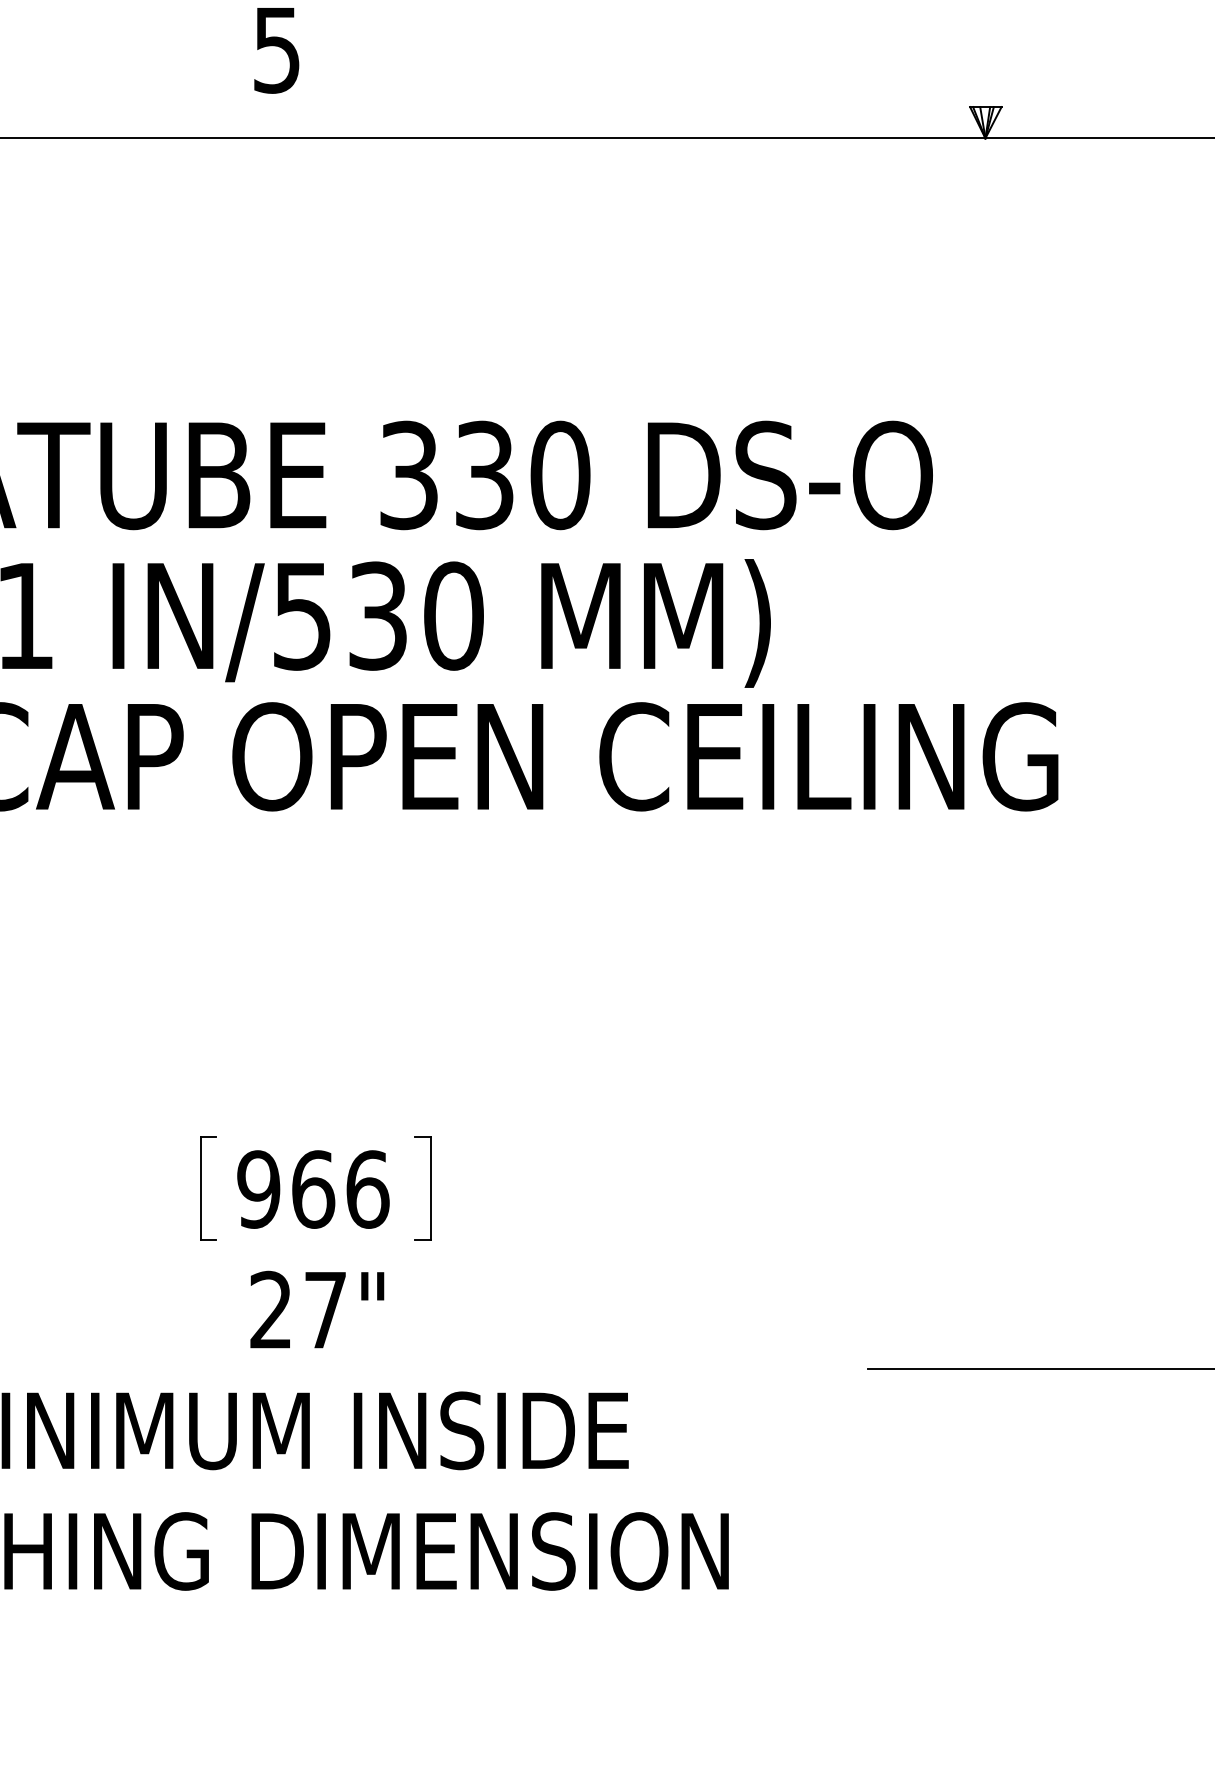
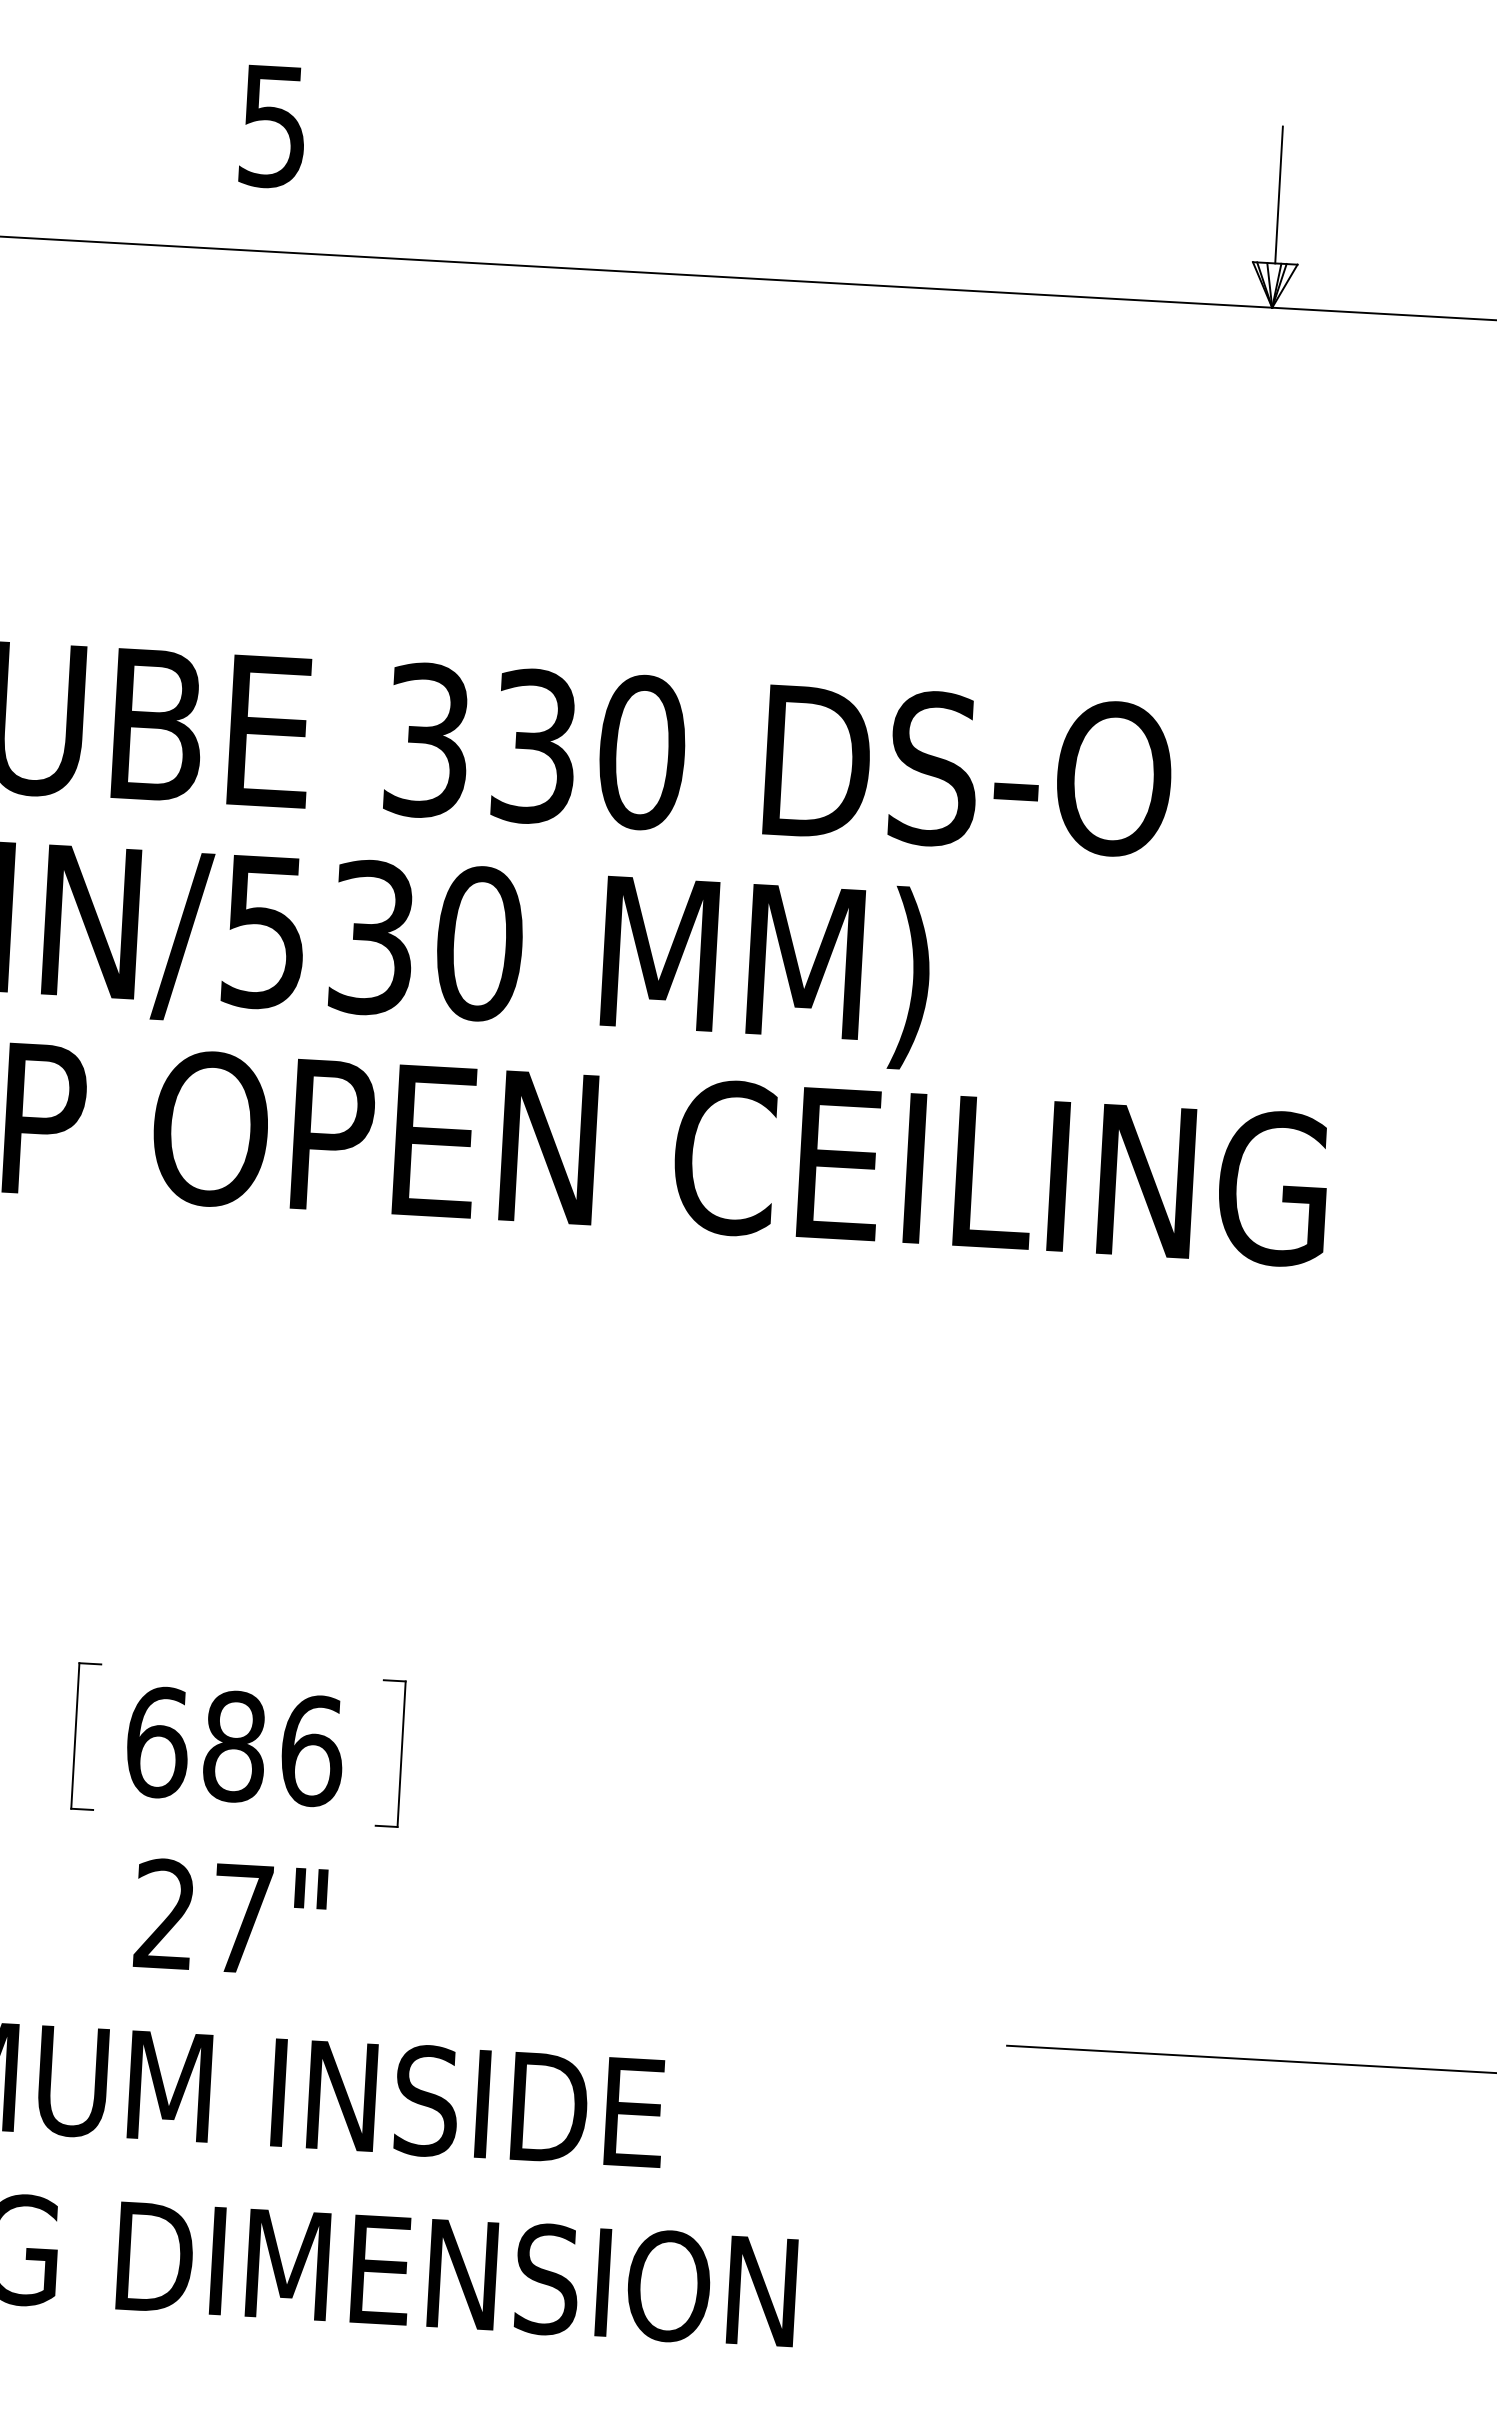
line: (985, 58) -> (1278, 194), added
text: (286, 1189) -> (196, 1744), 966 -> 686

